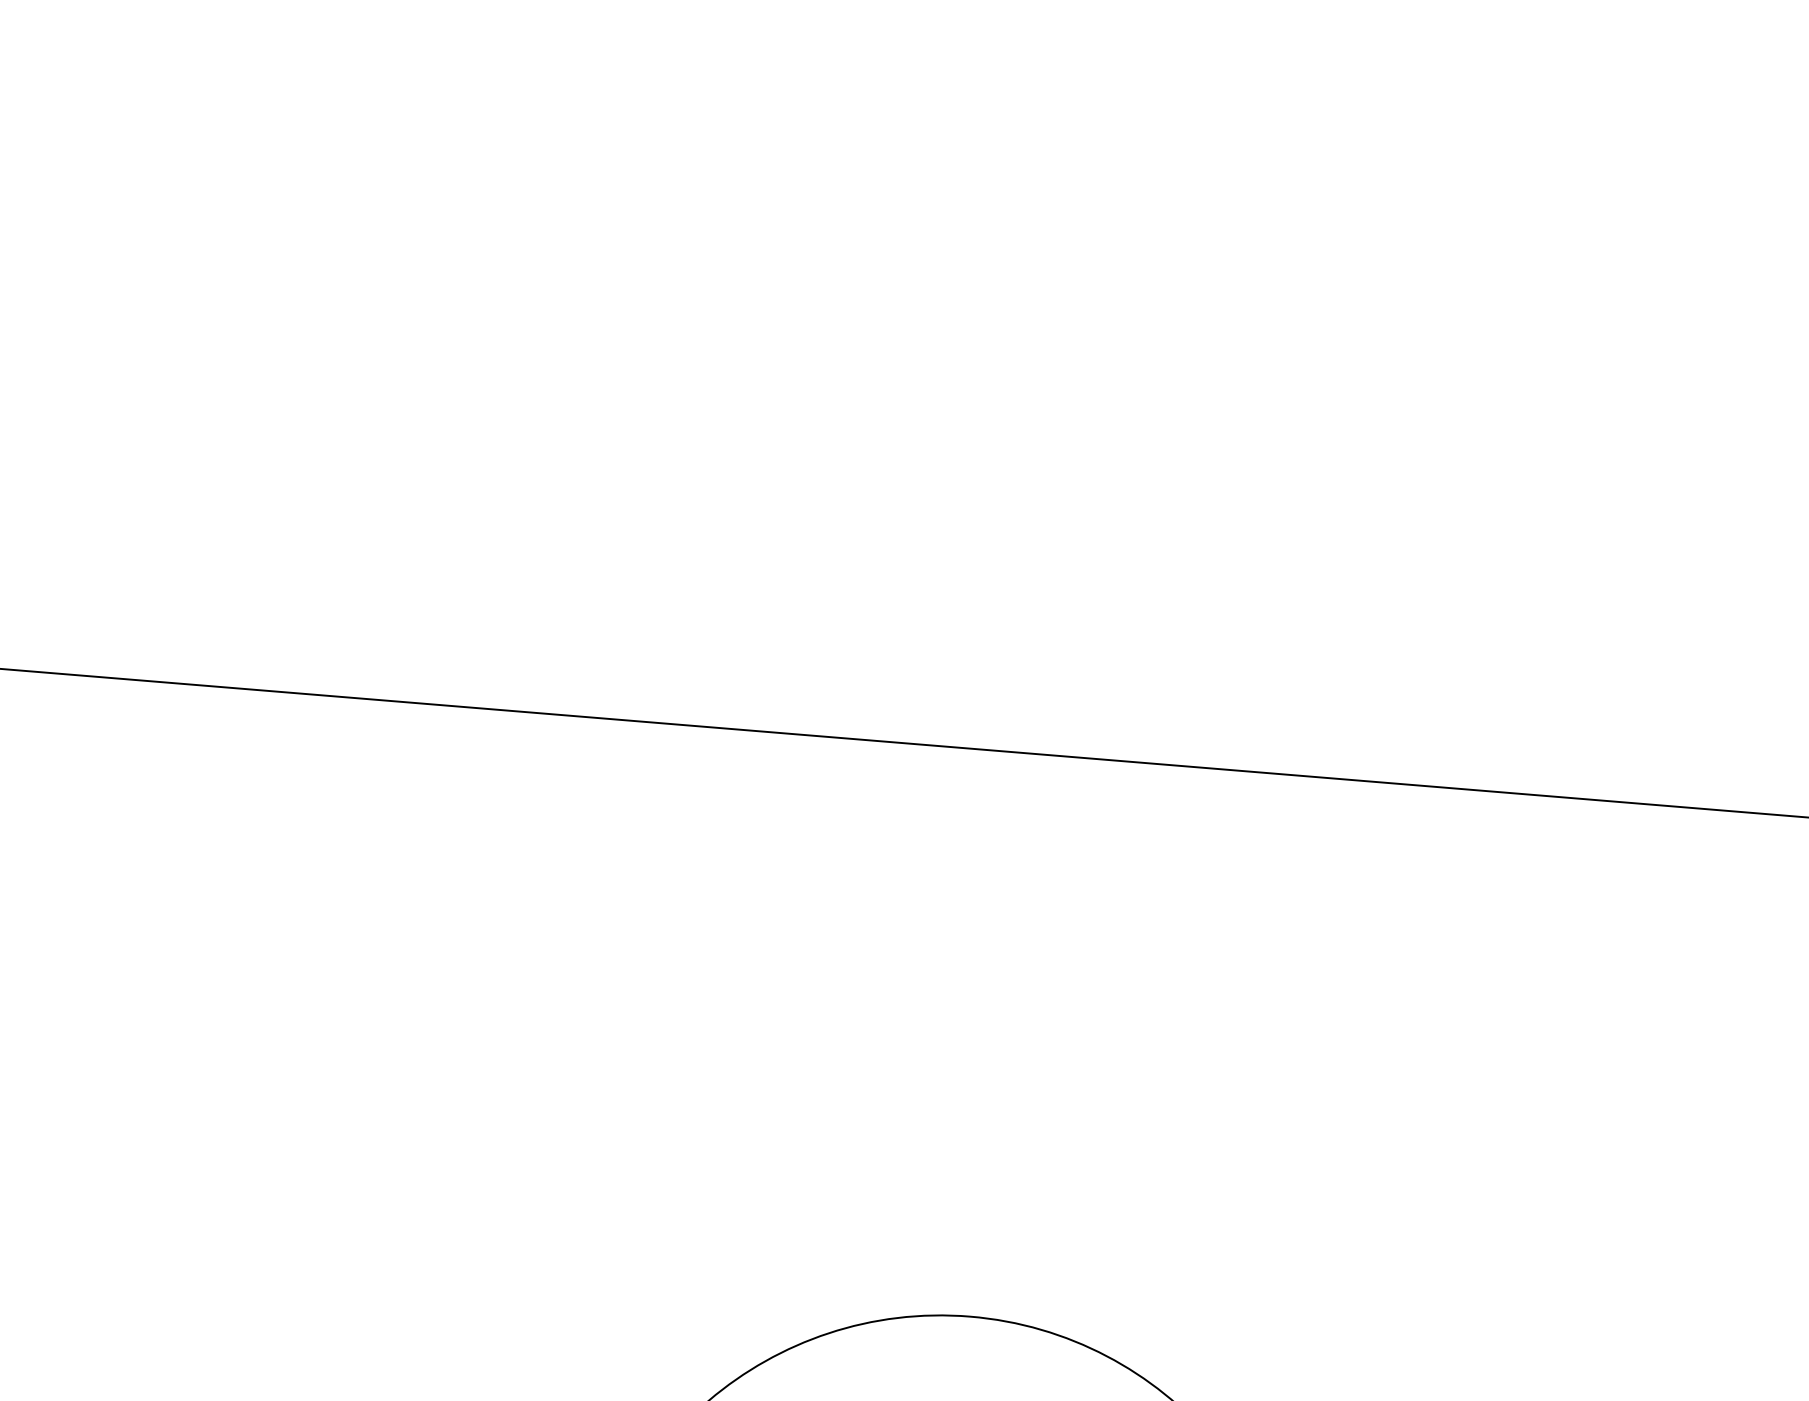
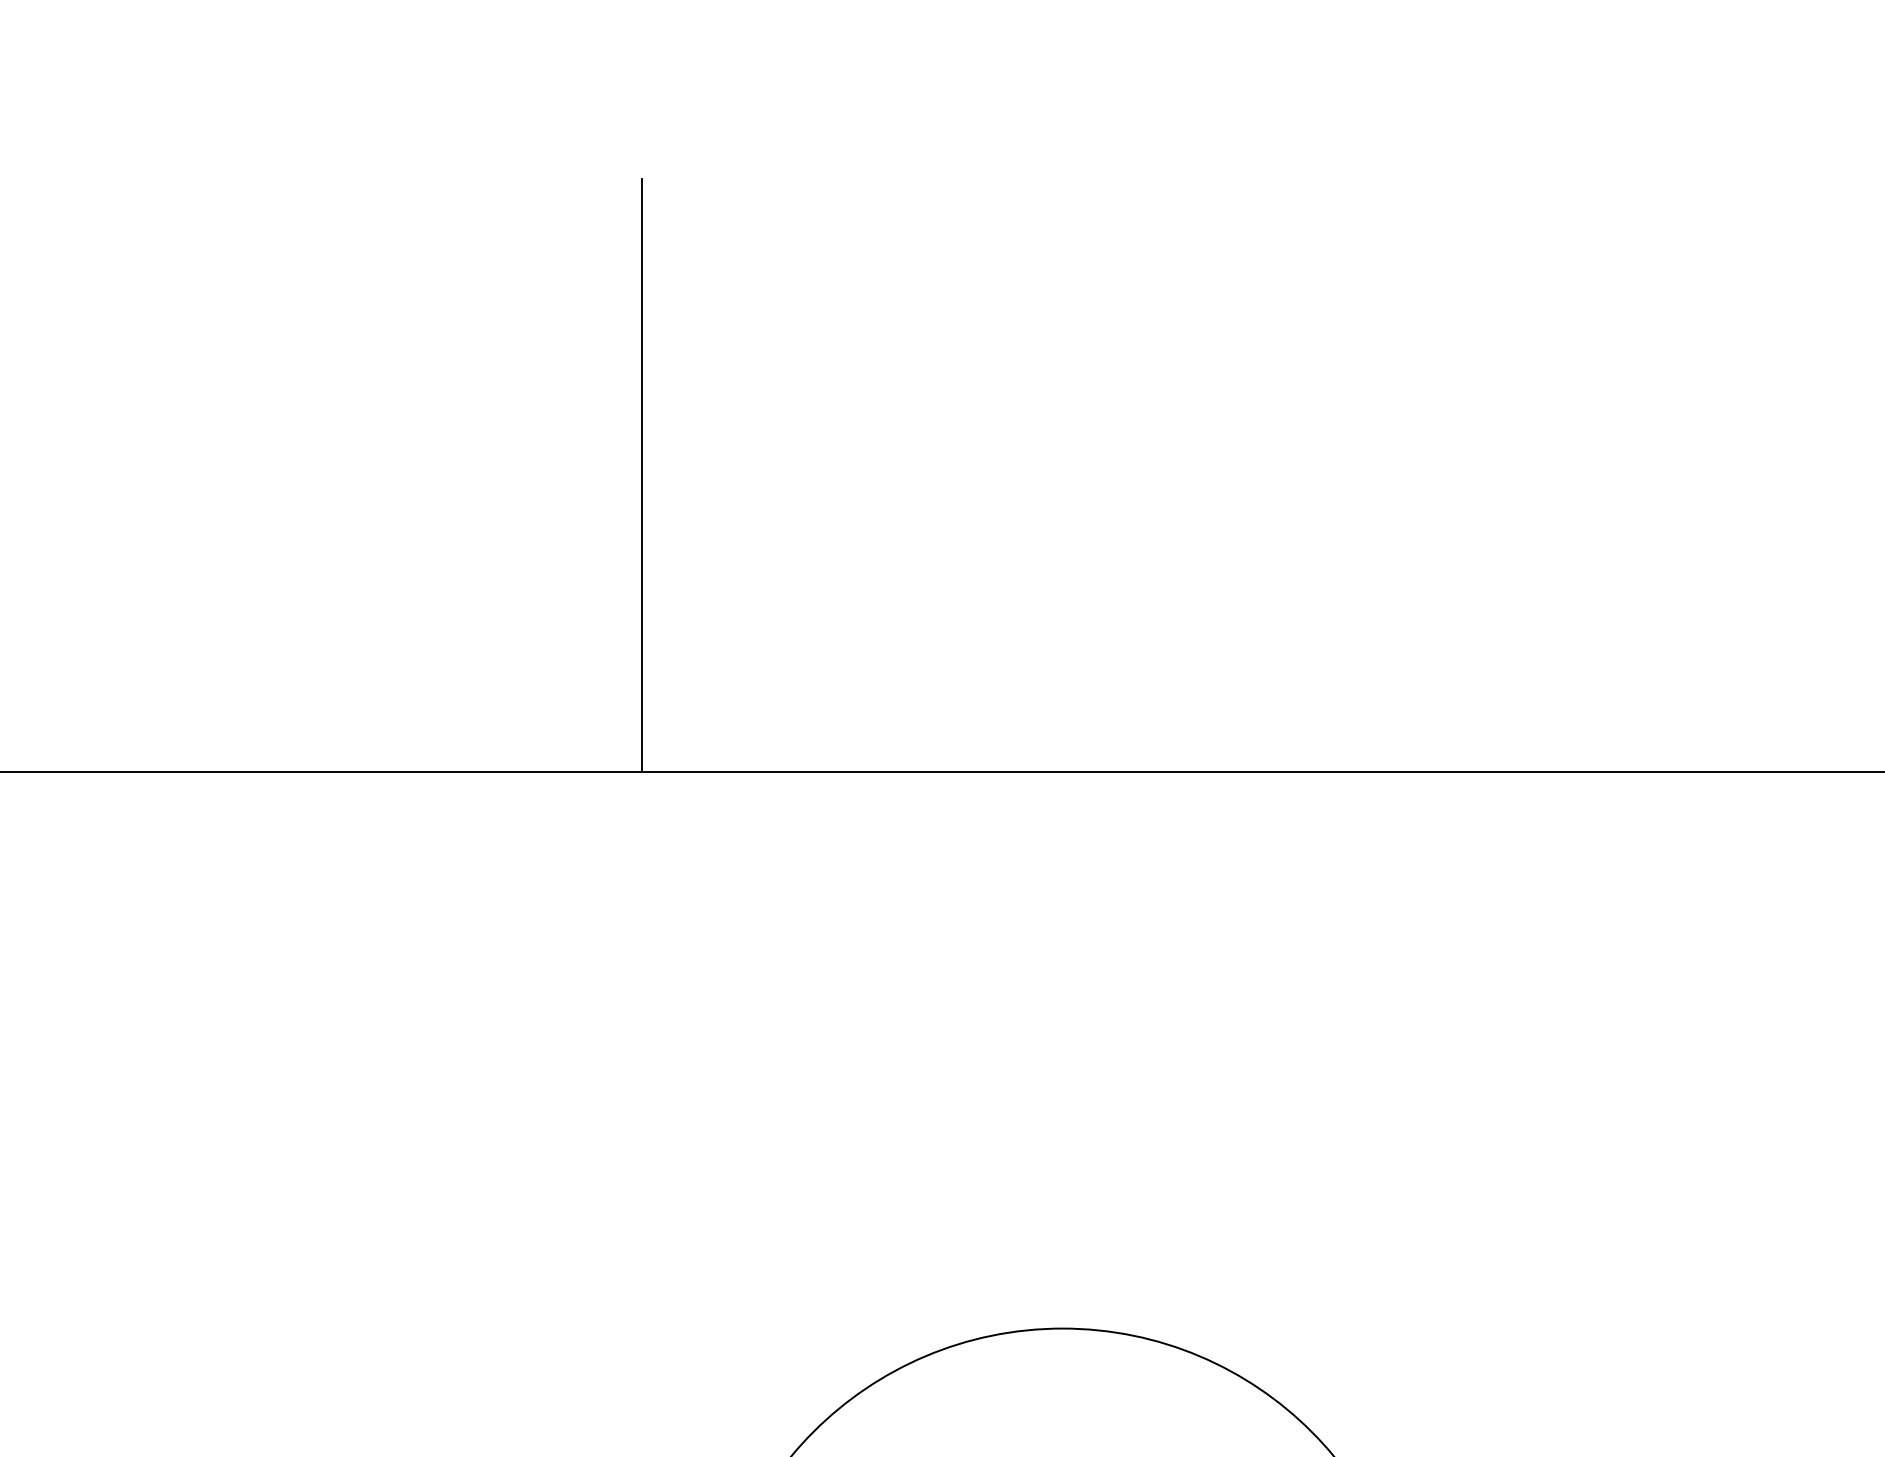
line: (614, 416) -> (641, 475), added

